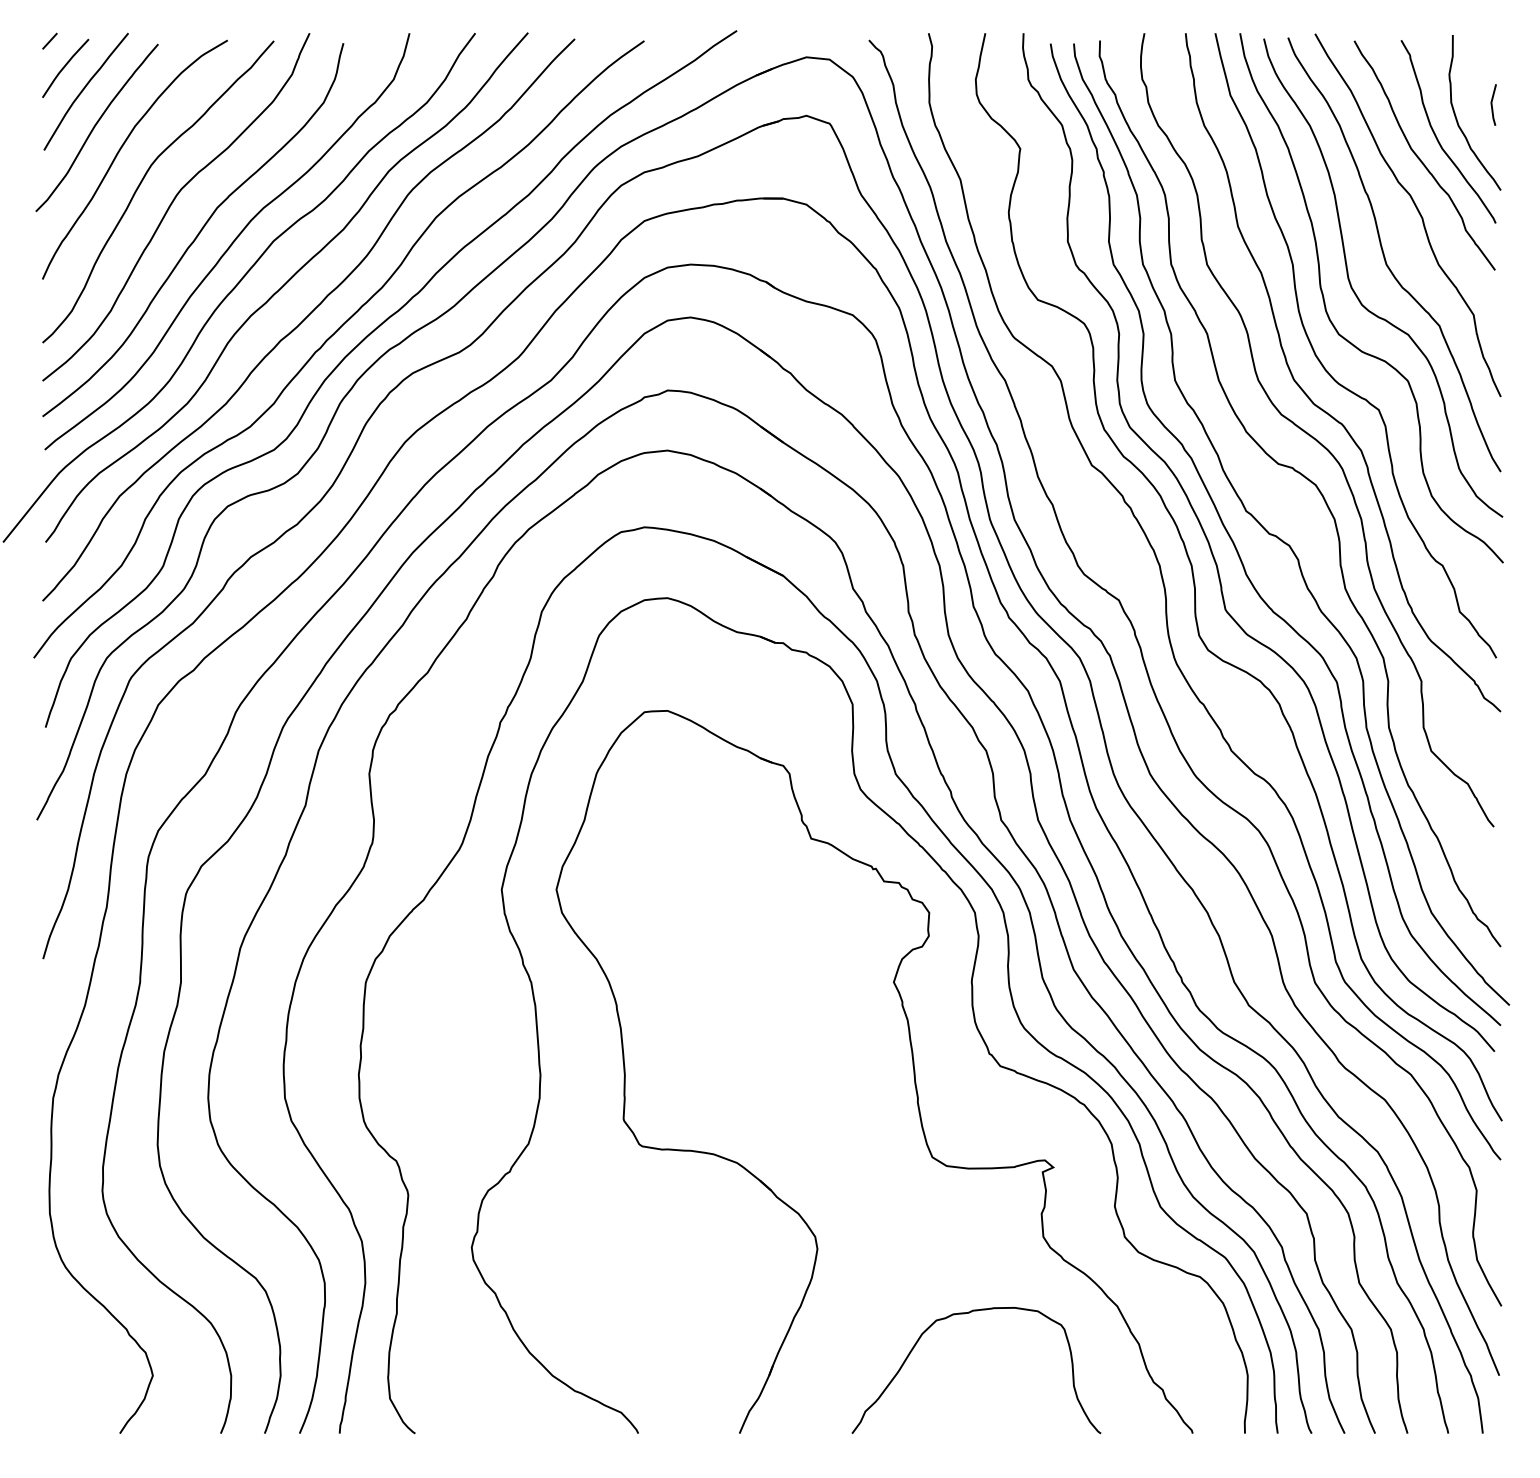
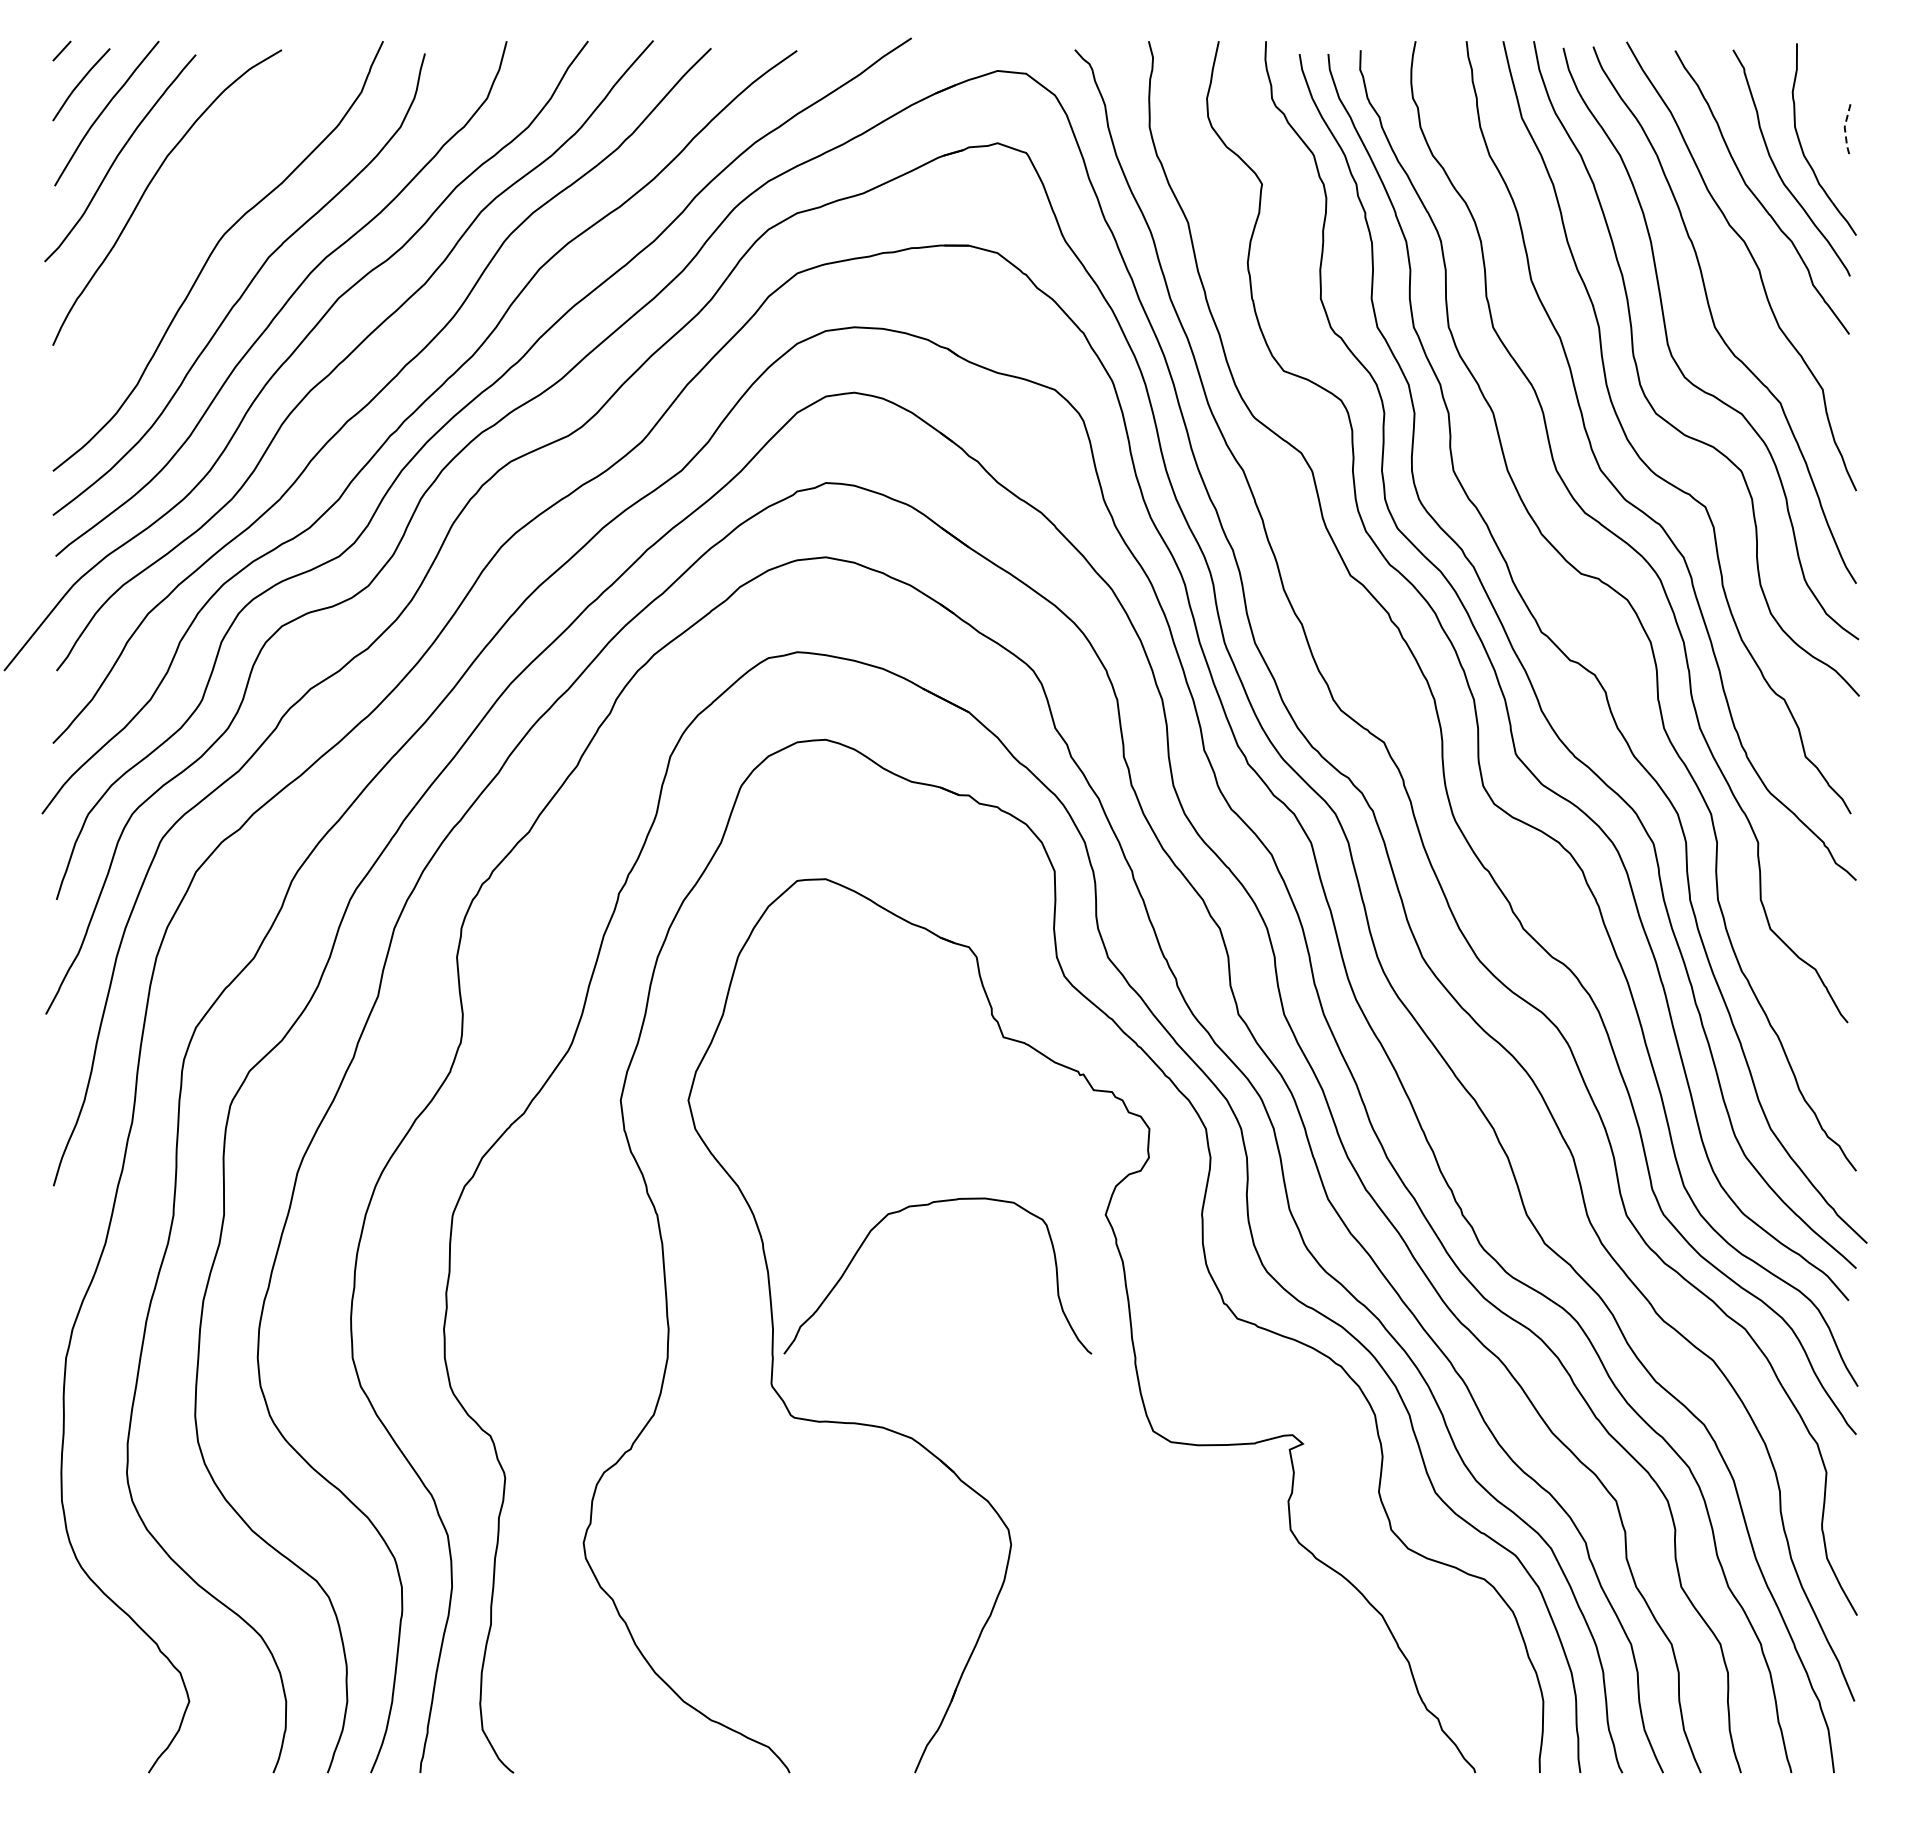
line: (1492, 104) -> (1845, 129), solid -> dashed
curve: (141, 183) -> (175, 226), removed
curve: (968, 1313) -> (928, 1205), moved

